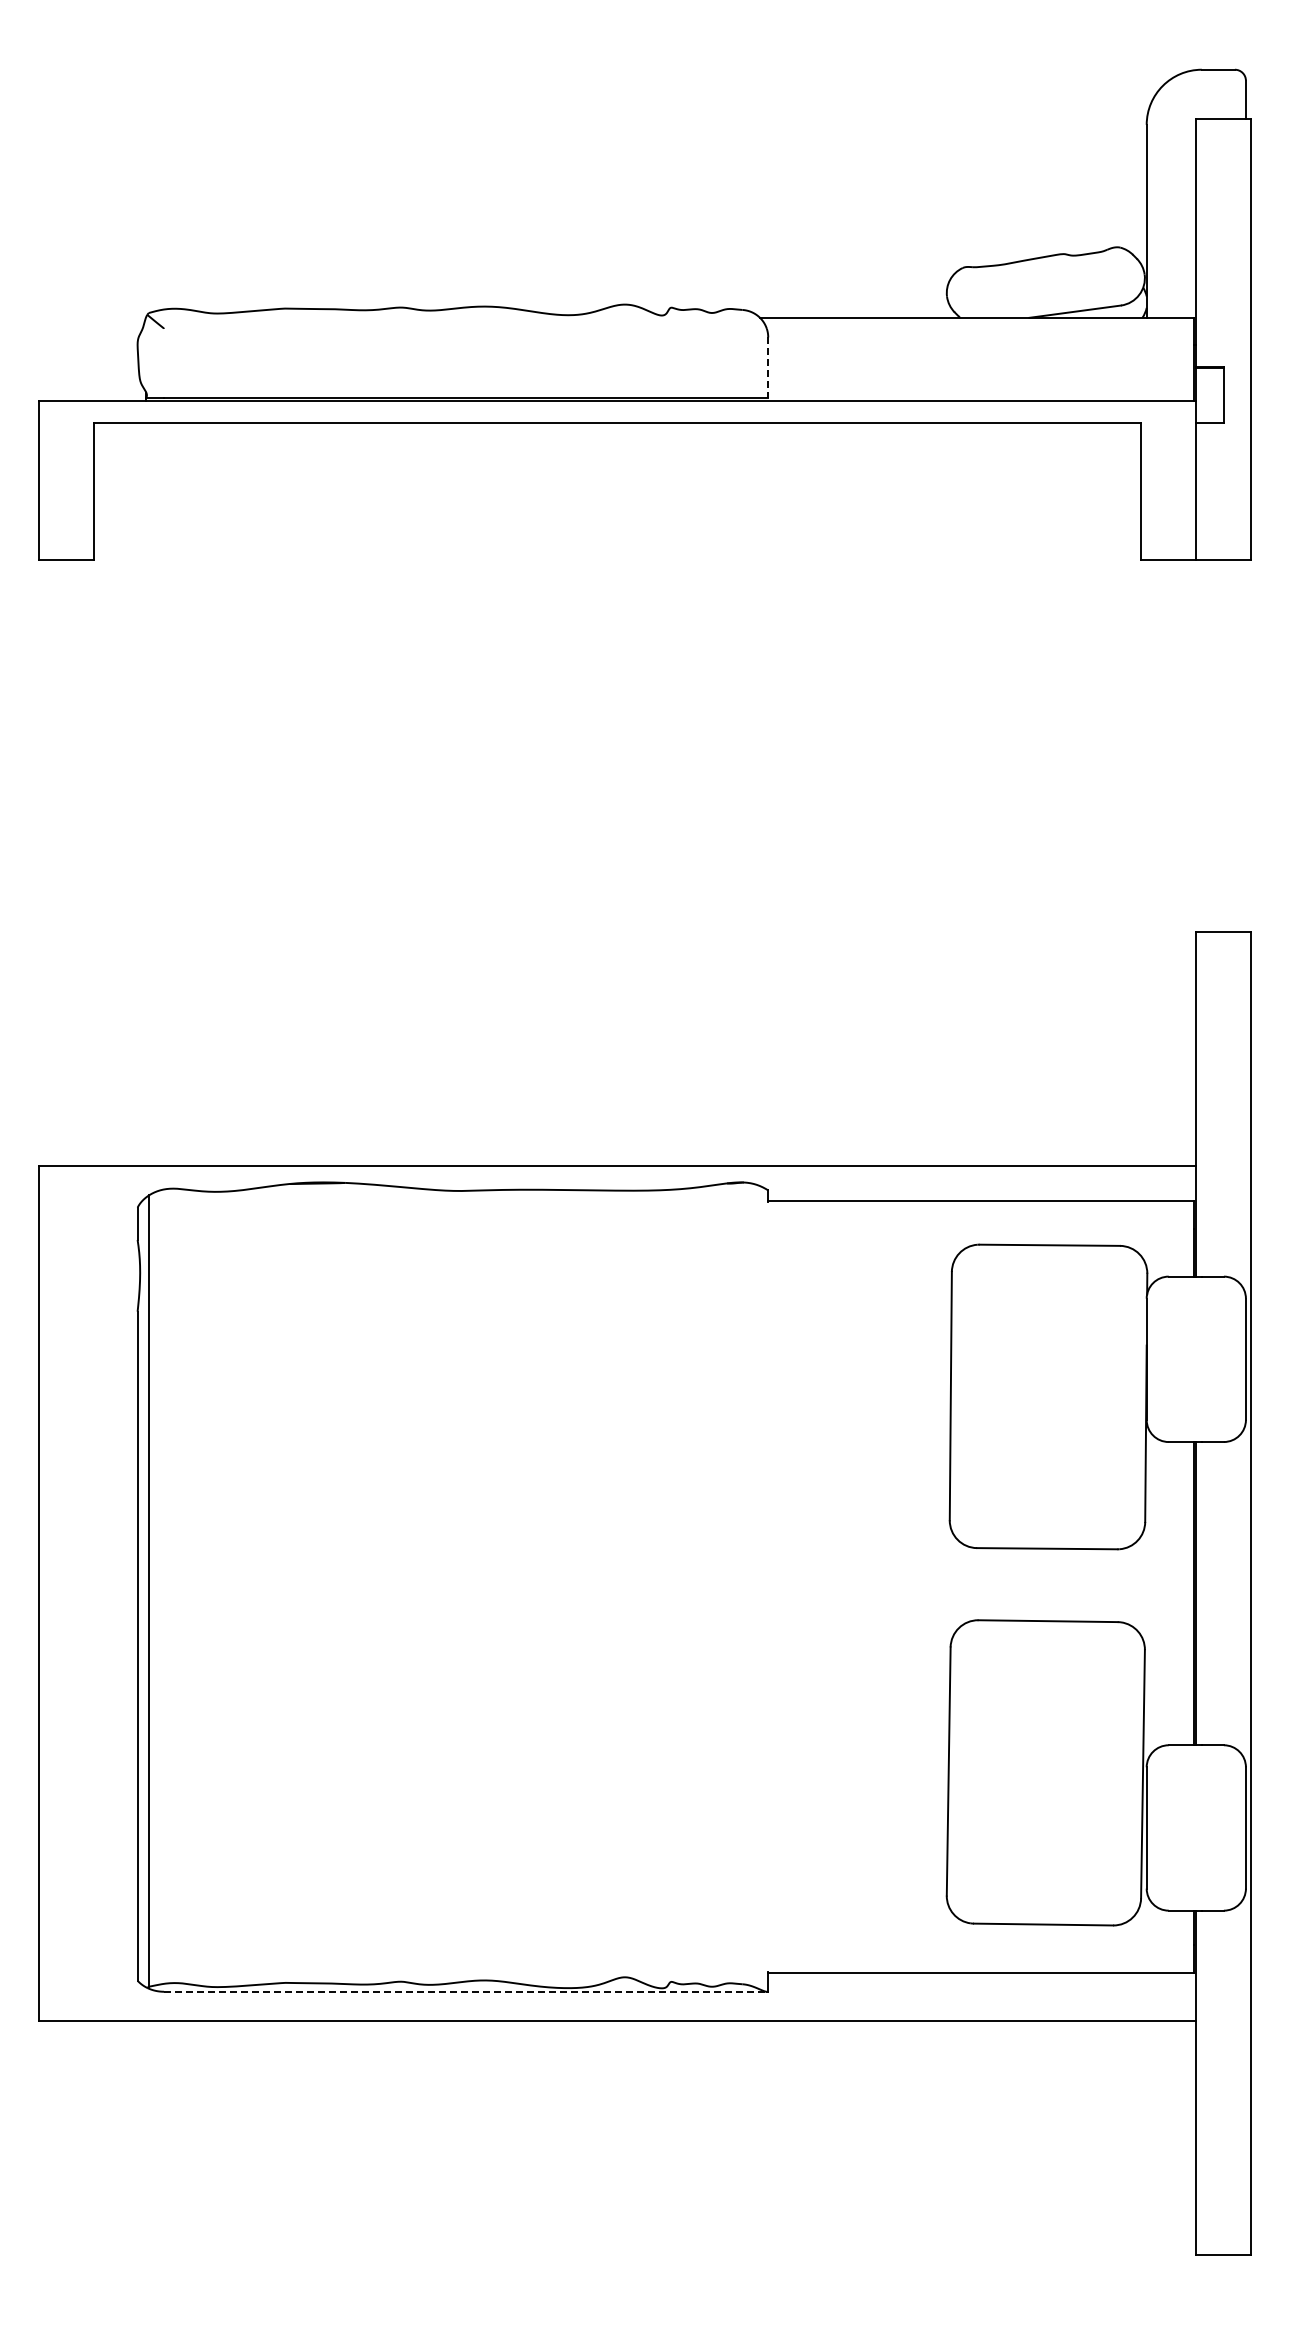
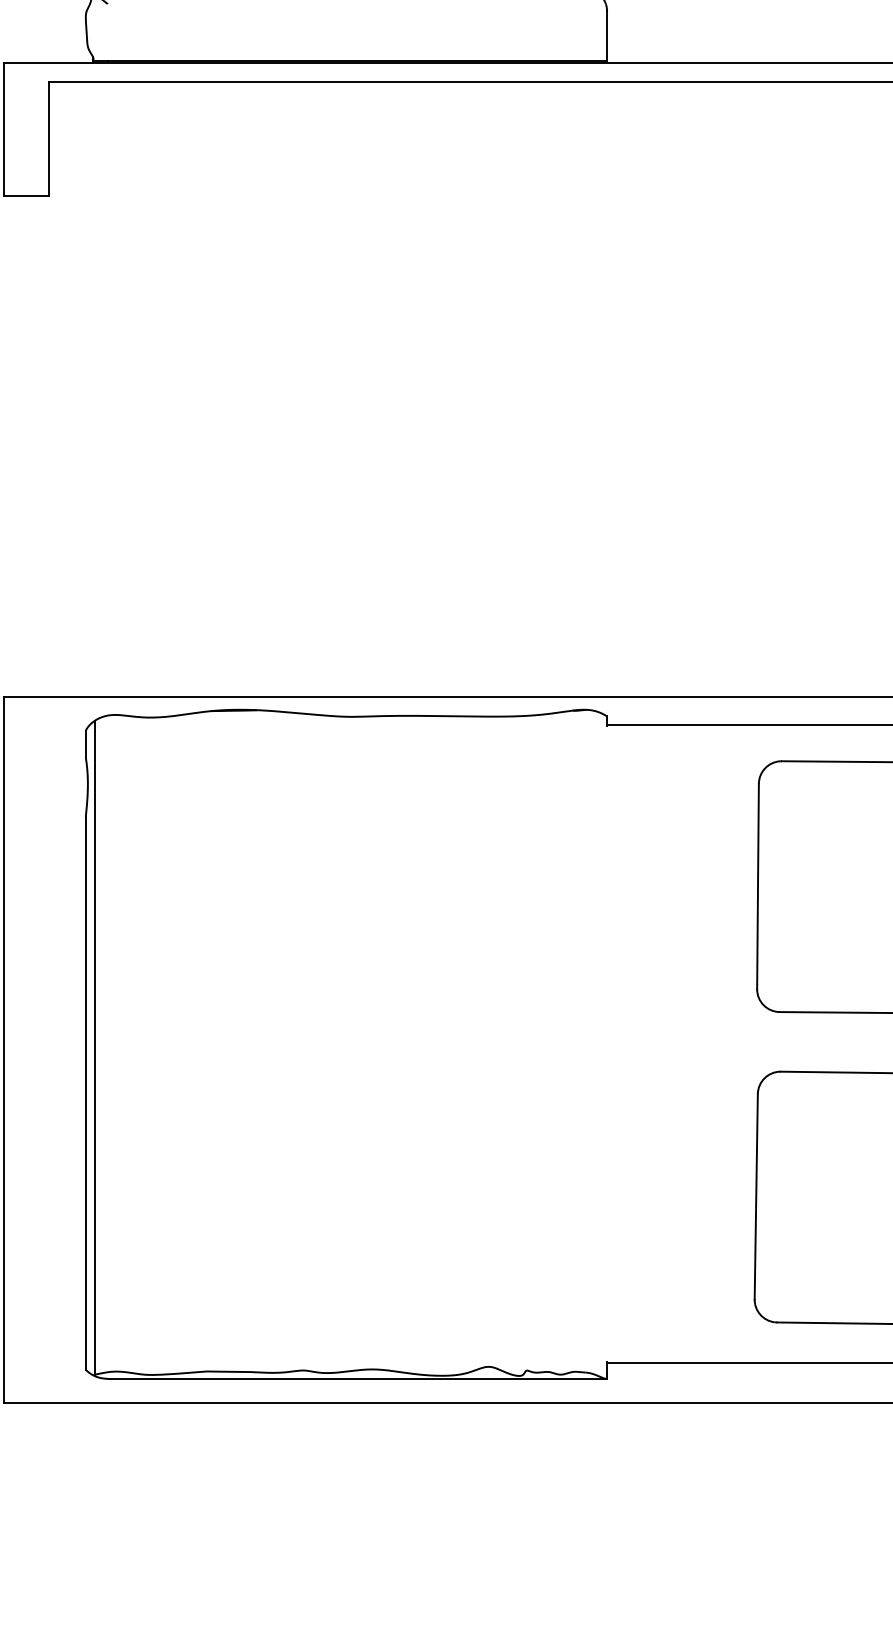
line: (768, 368) -> (607, 37), dashed -> solid
line: (465, 1991) -> (356, 1378), dashed -> solid

